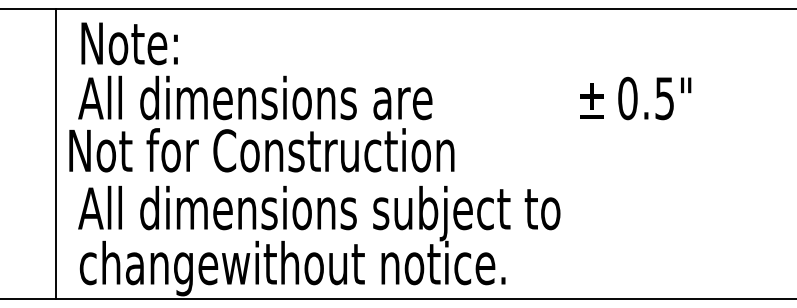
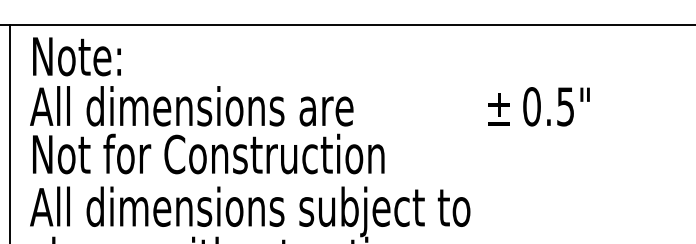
text: (261, 150) -> (208, 154), moved

